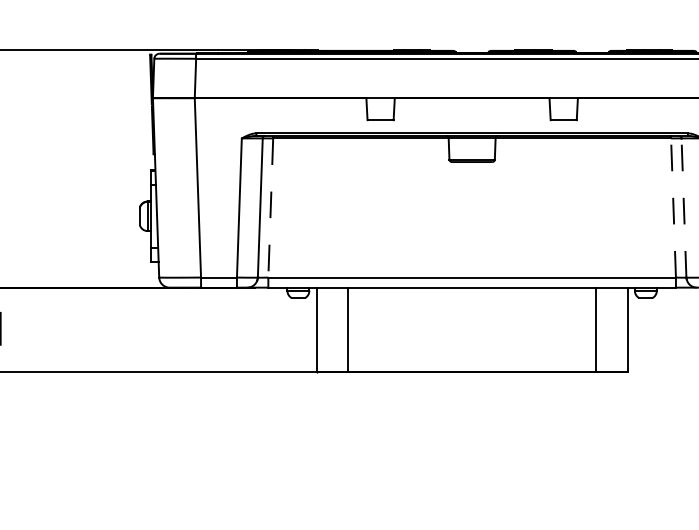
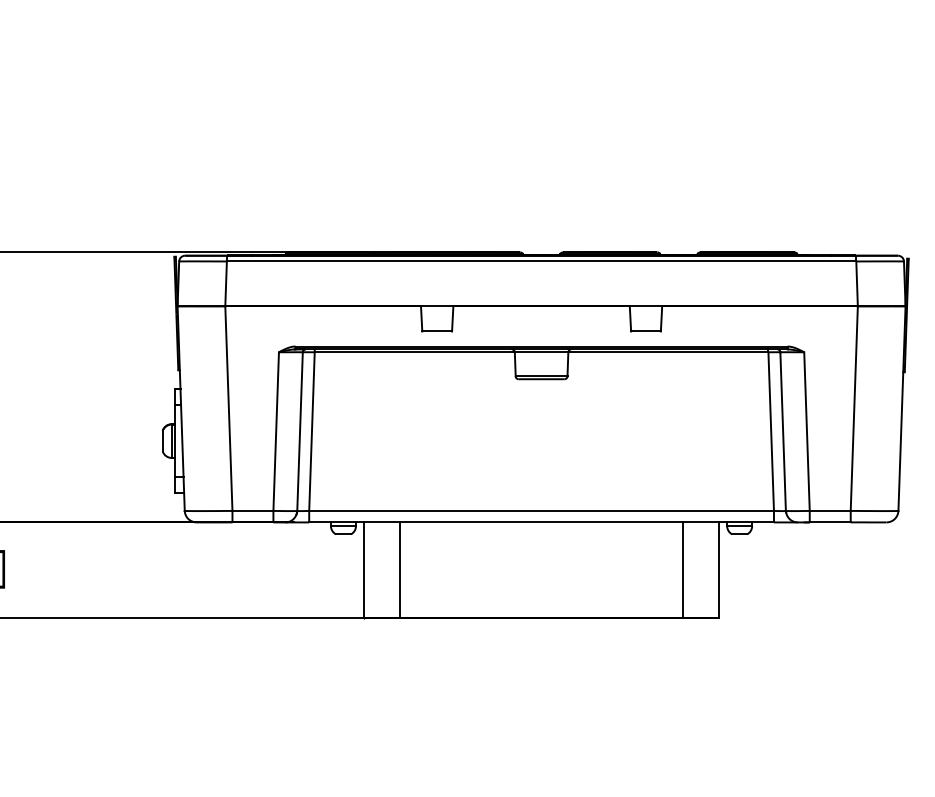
line: (673, 207) -> (771, 431), dashed -> solid
line: (684, 207) -> (783, 431), dashed -> solid
line: (270, 208) -> (311, 432), dashed -> solid

